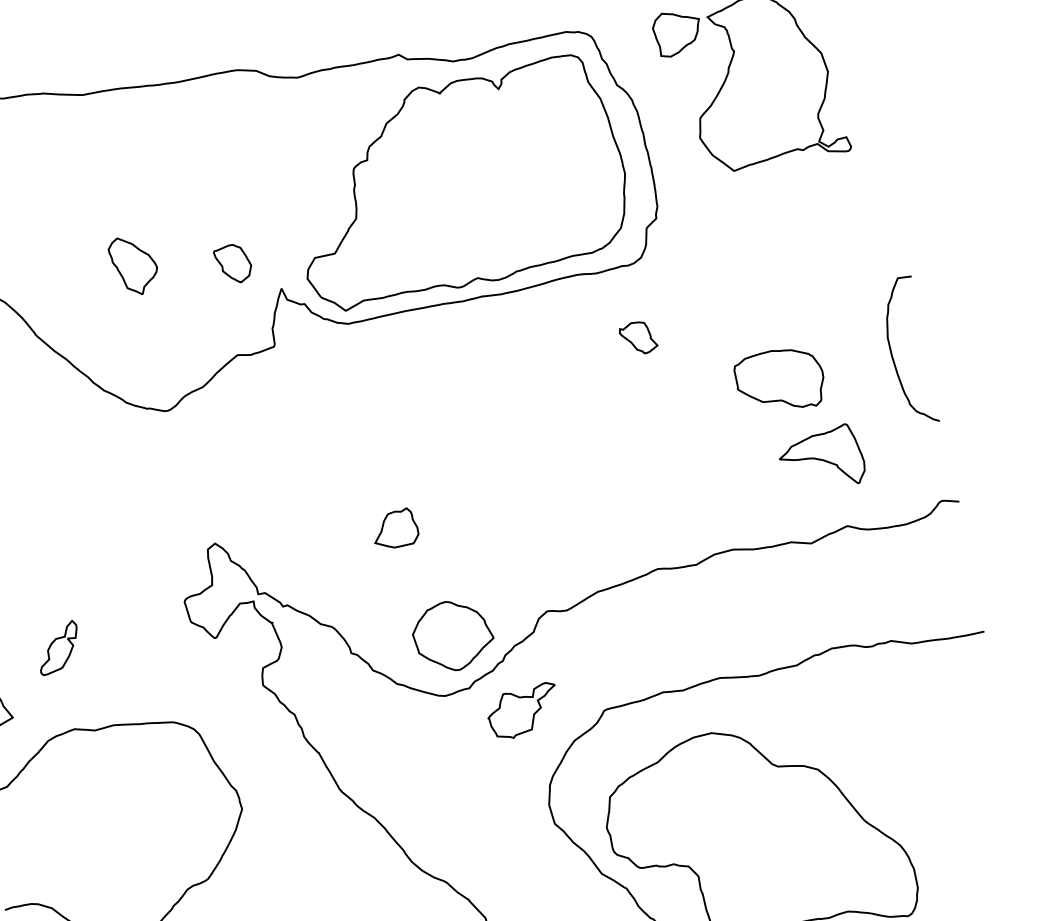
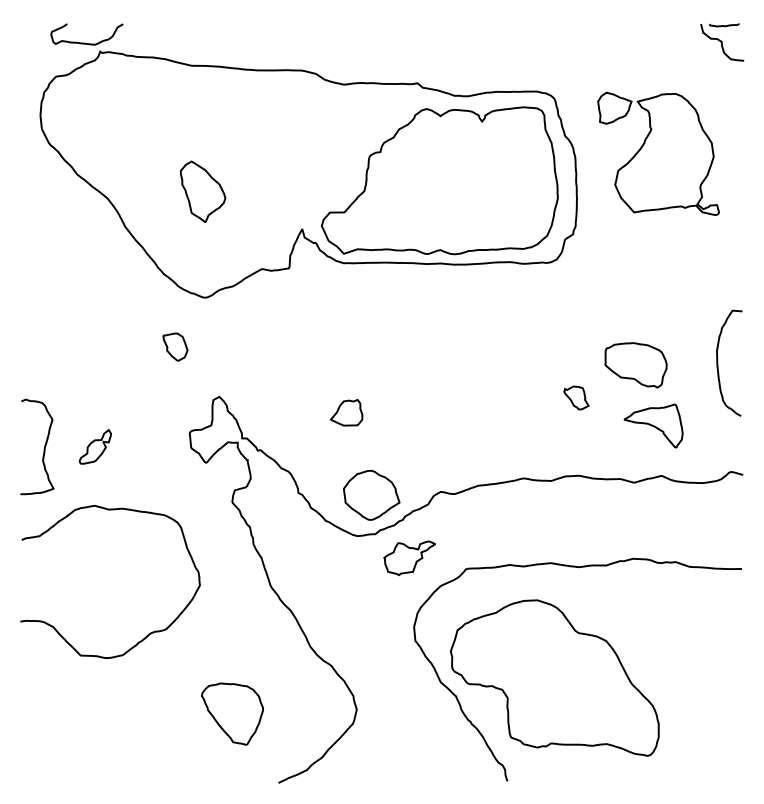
part: (233, 263) -> (175, 346), moved
part: (134, 265) -> (203, 191), size x1.43
part: (638, 337) -> (576, 397), moved

